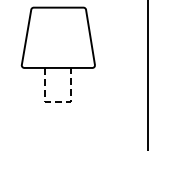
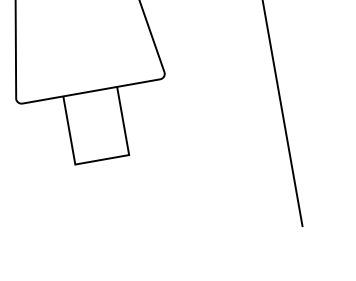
line: (58, 101) -> (103, 159), dashed -> solid

